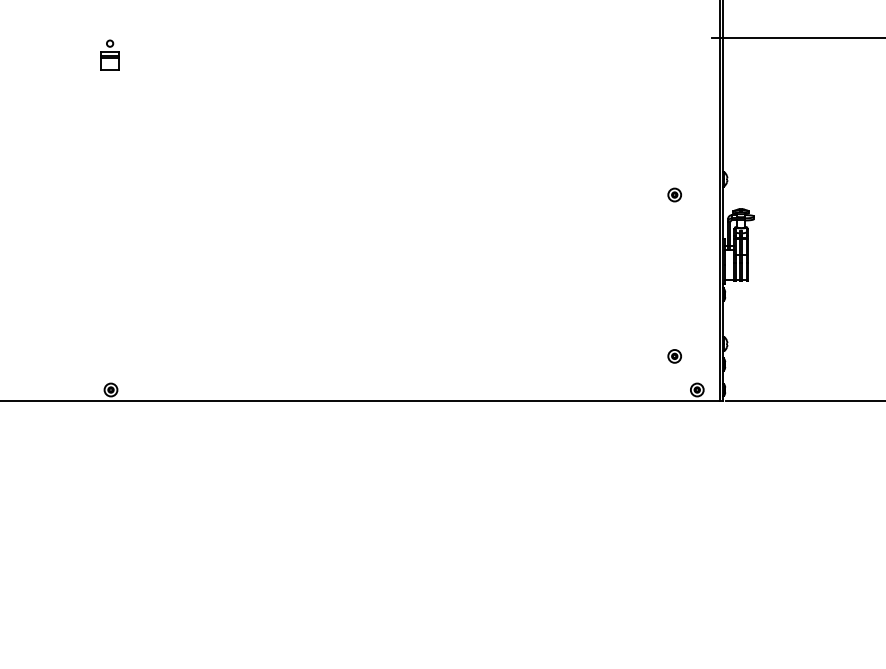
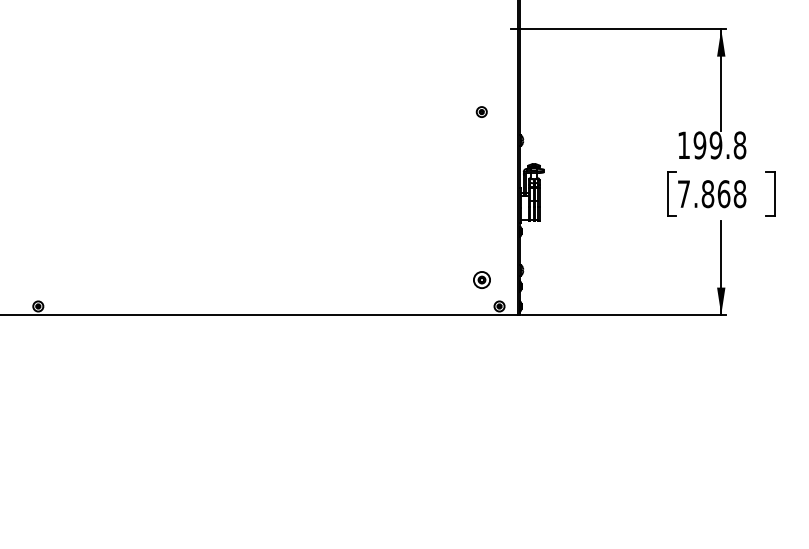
part: (109, 54) -> (37, 42), removed
part: (674, 194) -> (481, 111), moved
part: (674, 355) -> (481, 279), size x1.6

